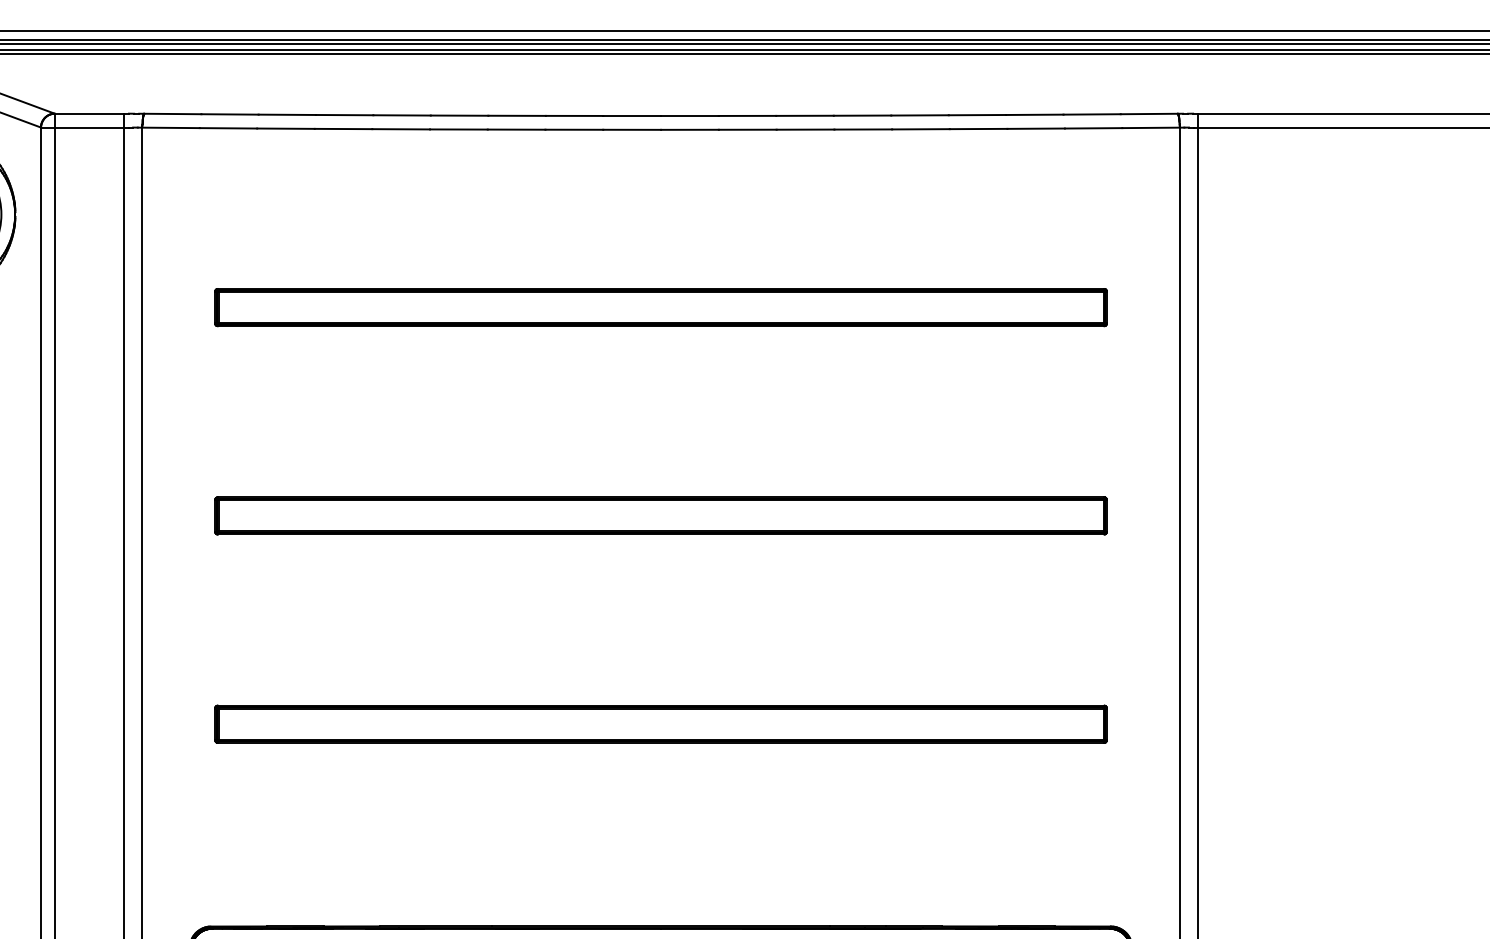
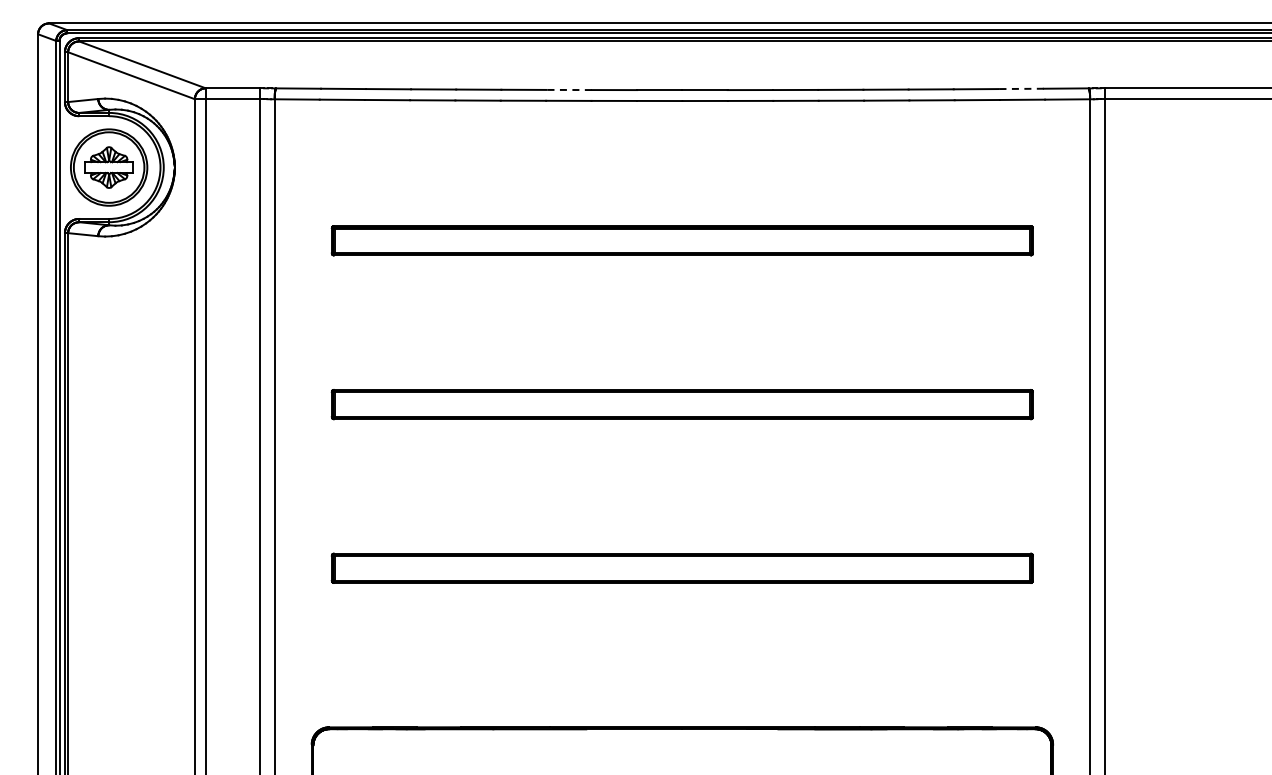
line: (1091, 113) -> (1020, 88), solid -> dashed
line: (517, 115) -> (569, 89), solid -> dashed

